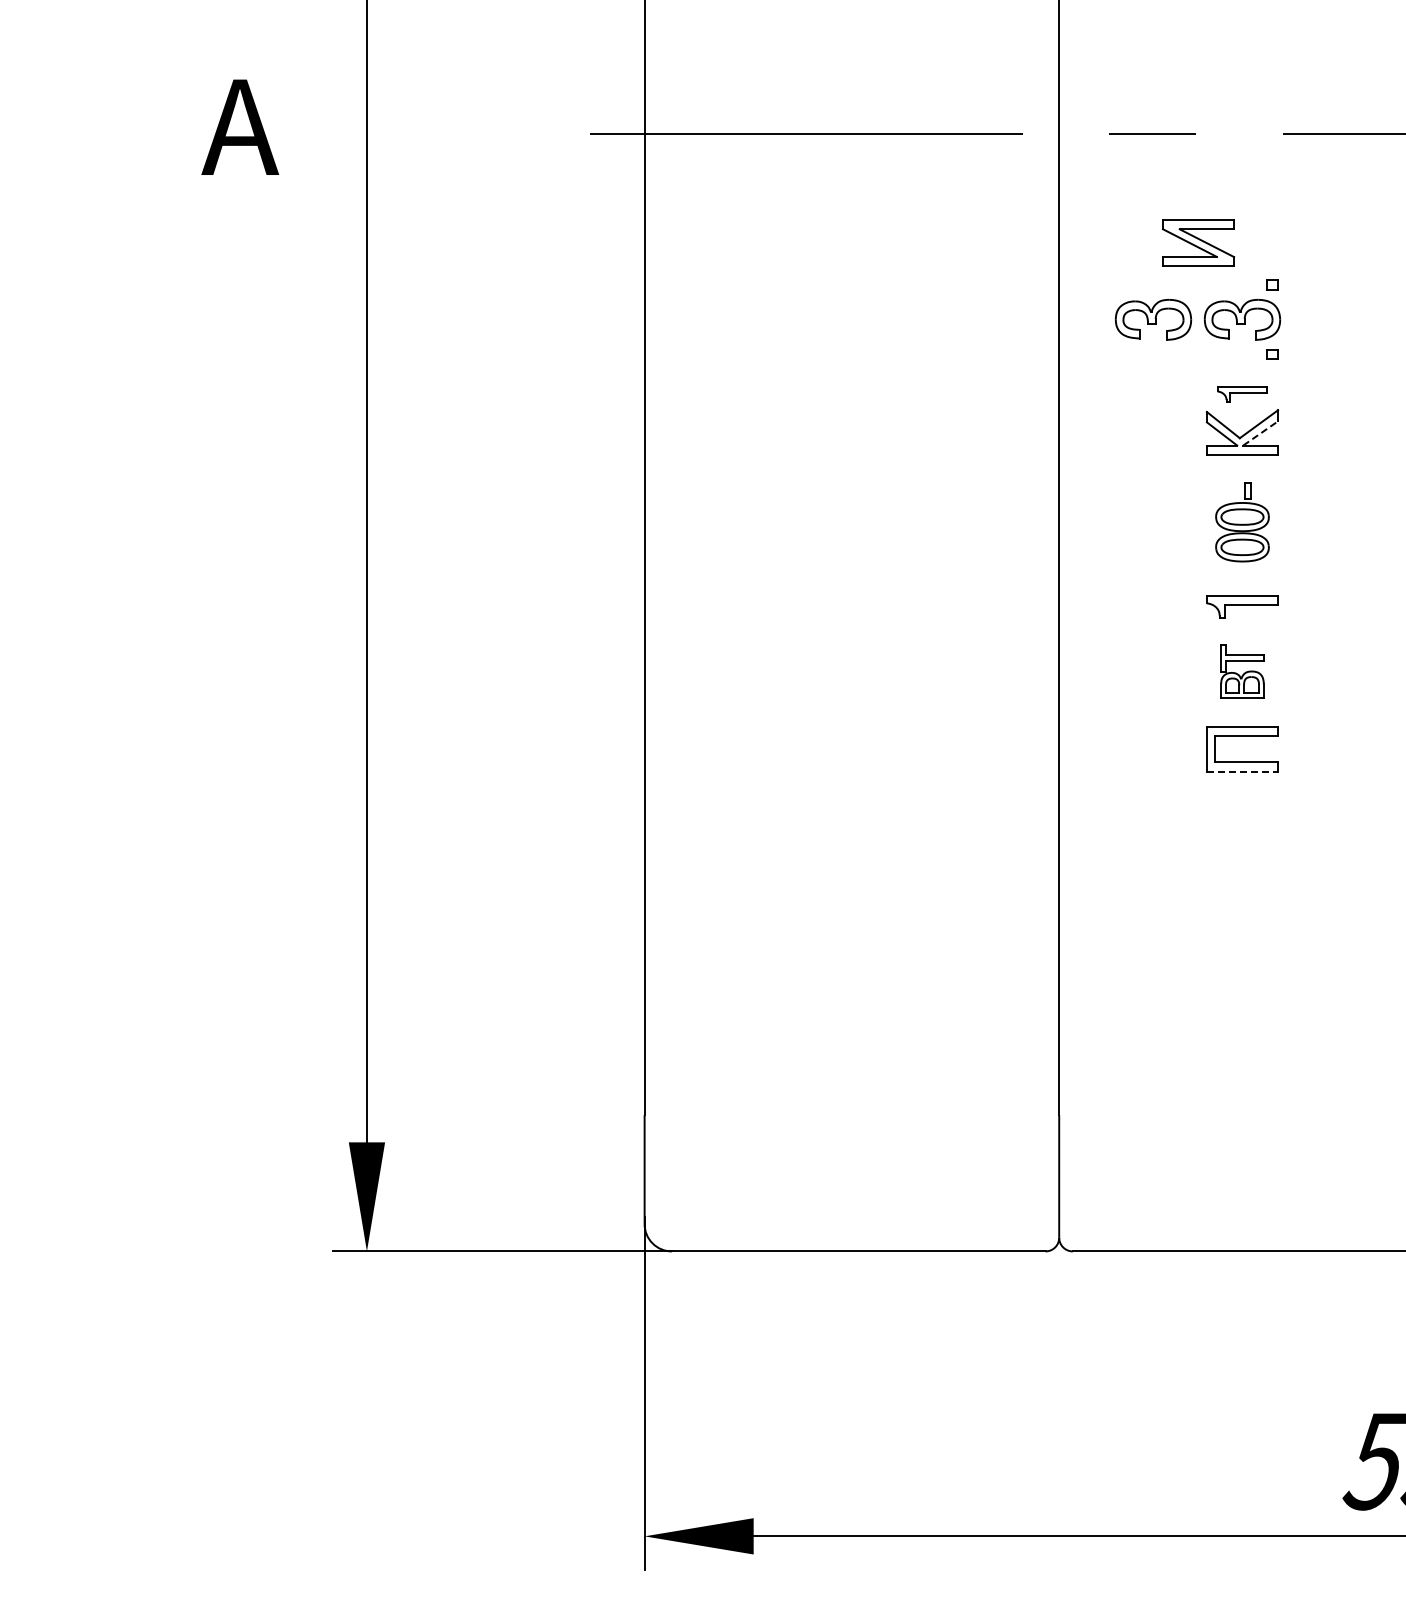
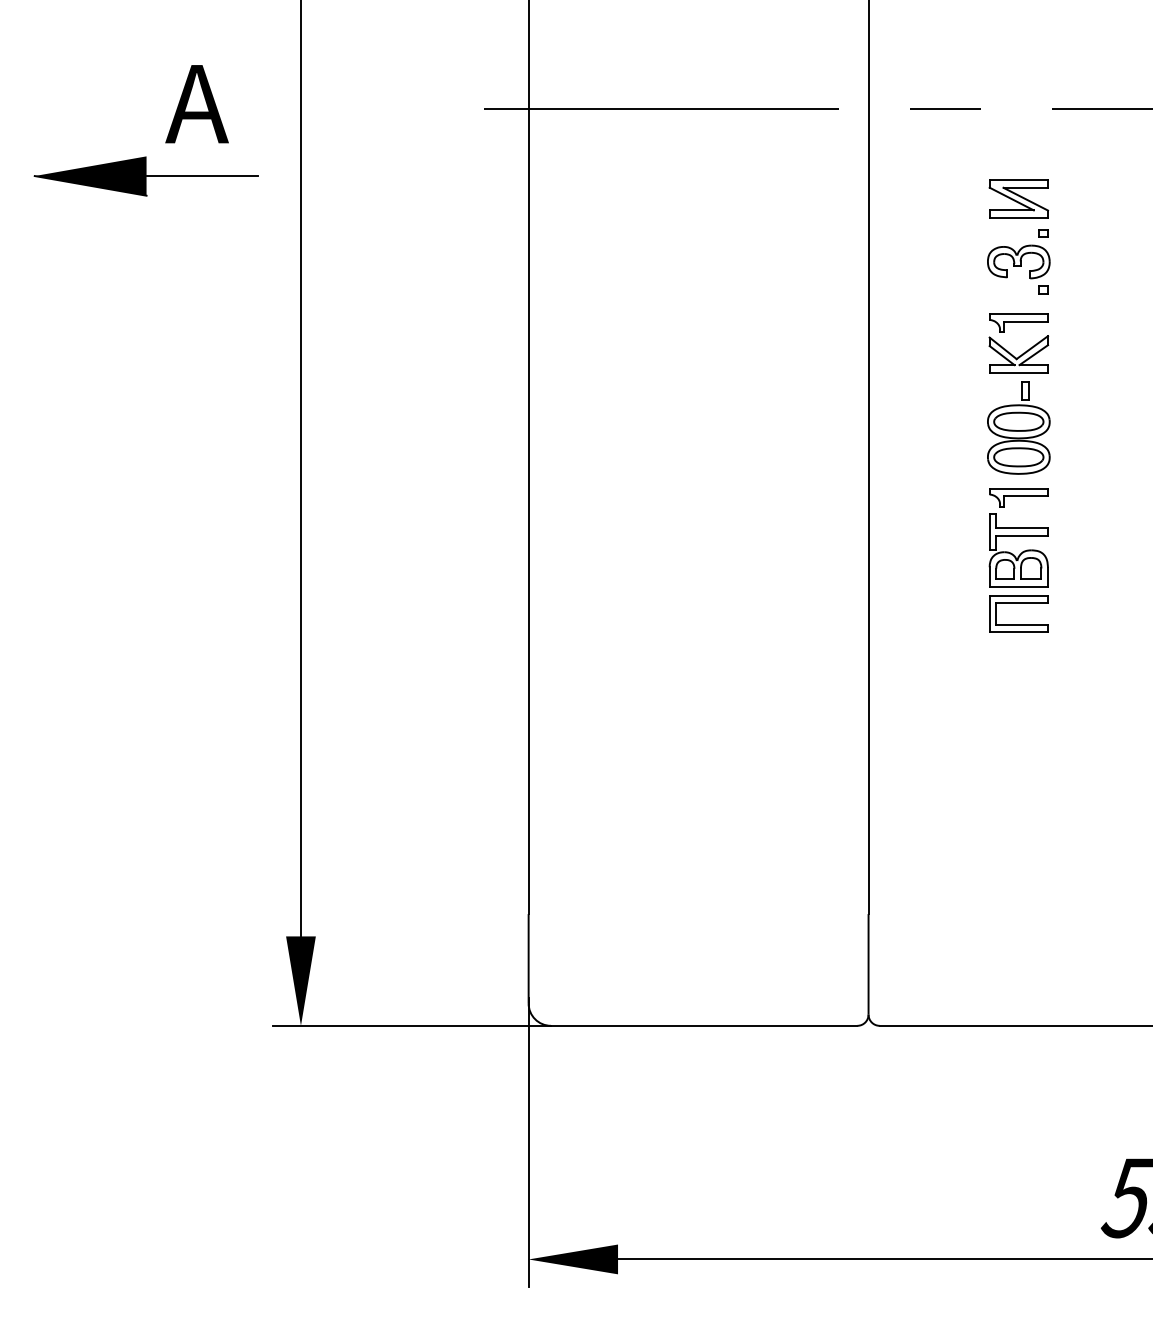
part: (178, 215) -> (146, 176), added
part: (1198, 242) -> (1018, 198), moved
part: (1153, 319) -> (945, 261), removed
part: (1242, 393) -> (1018, 322), size x1.43
line: (1261, 433) -> (1034, 355), dashed -> solid
part: (1242, 522) -> (1018, 428), size x1.43
part: (1242, 671) -> (1018, 550), size x1.67
line: (1242, 771) -> (1018, 632), dashed -> solid

